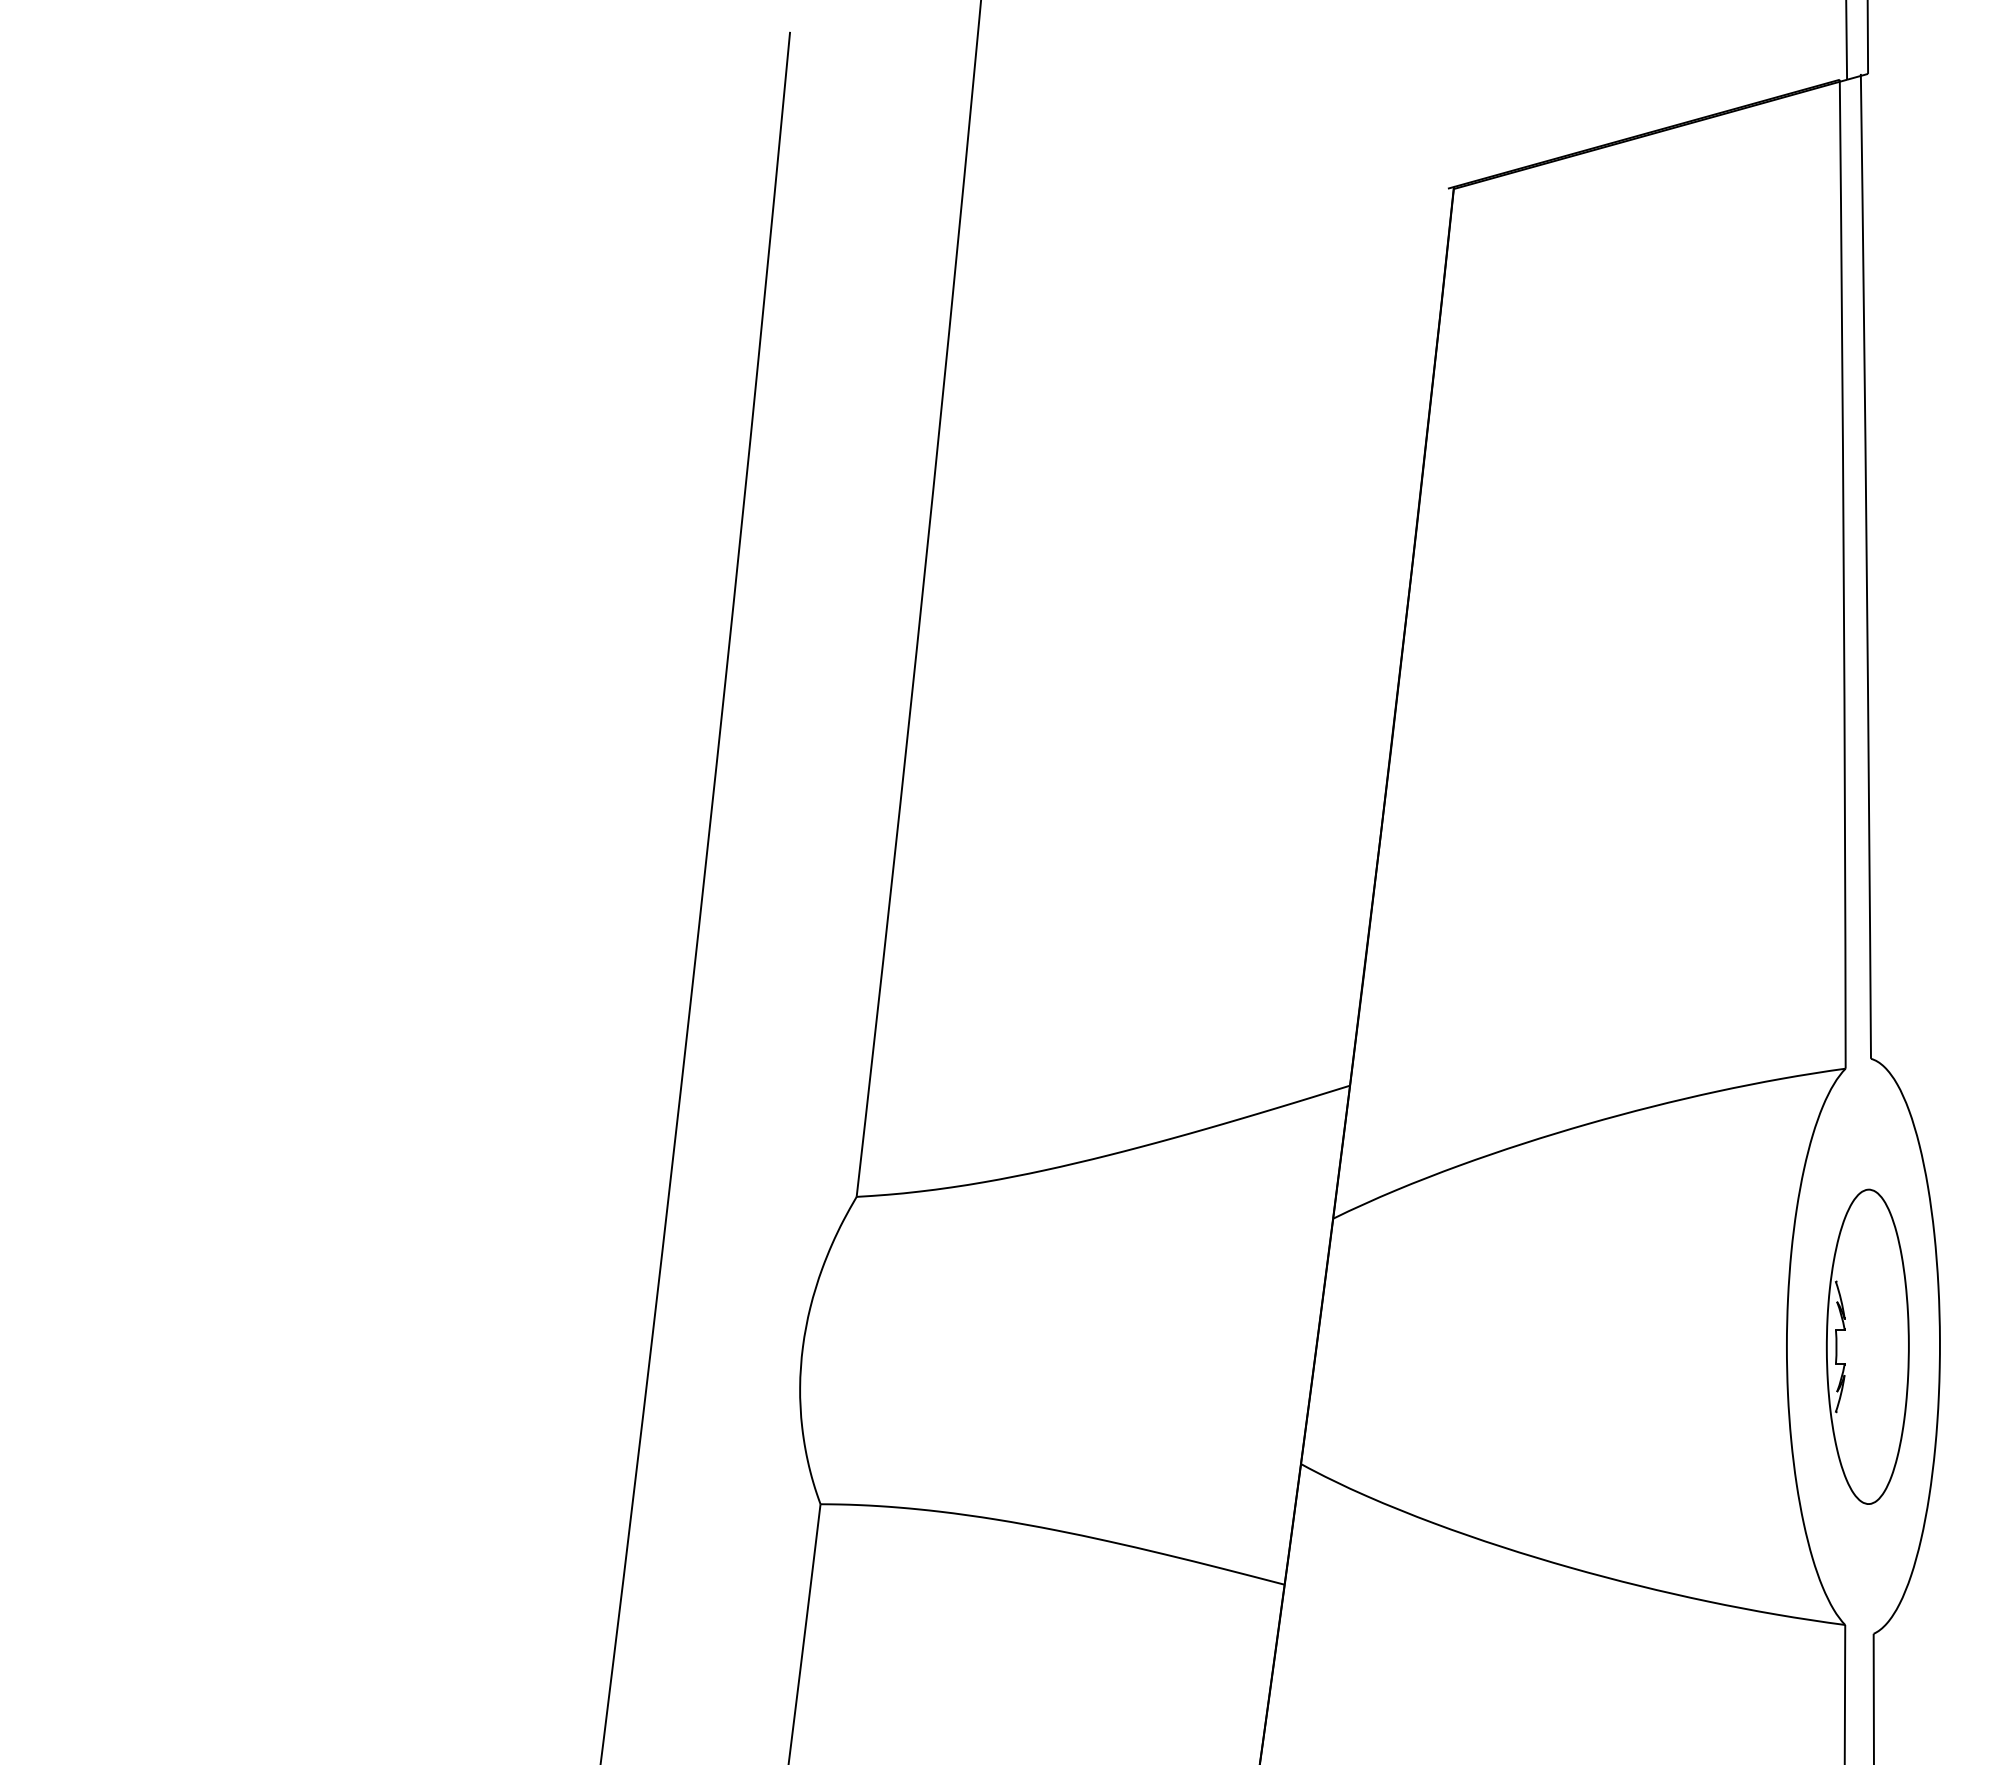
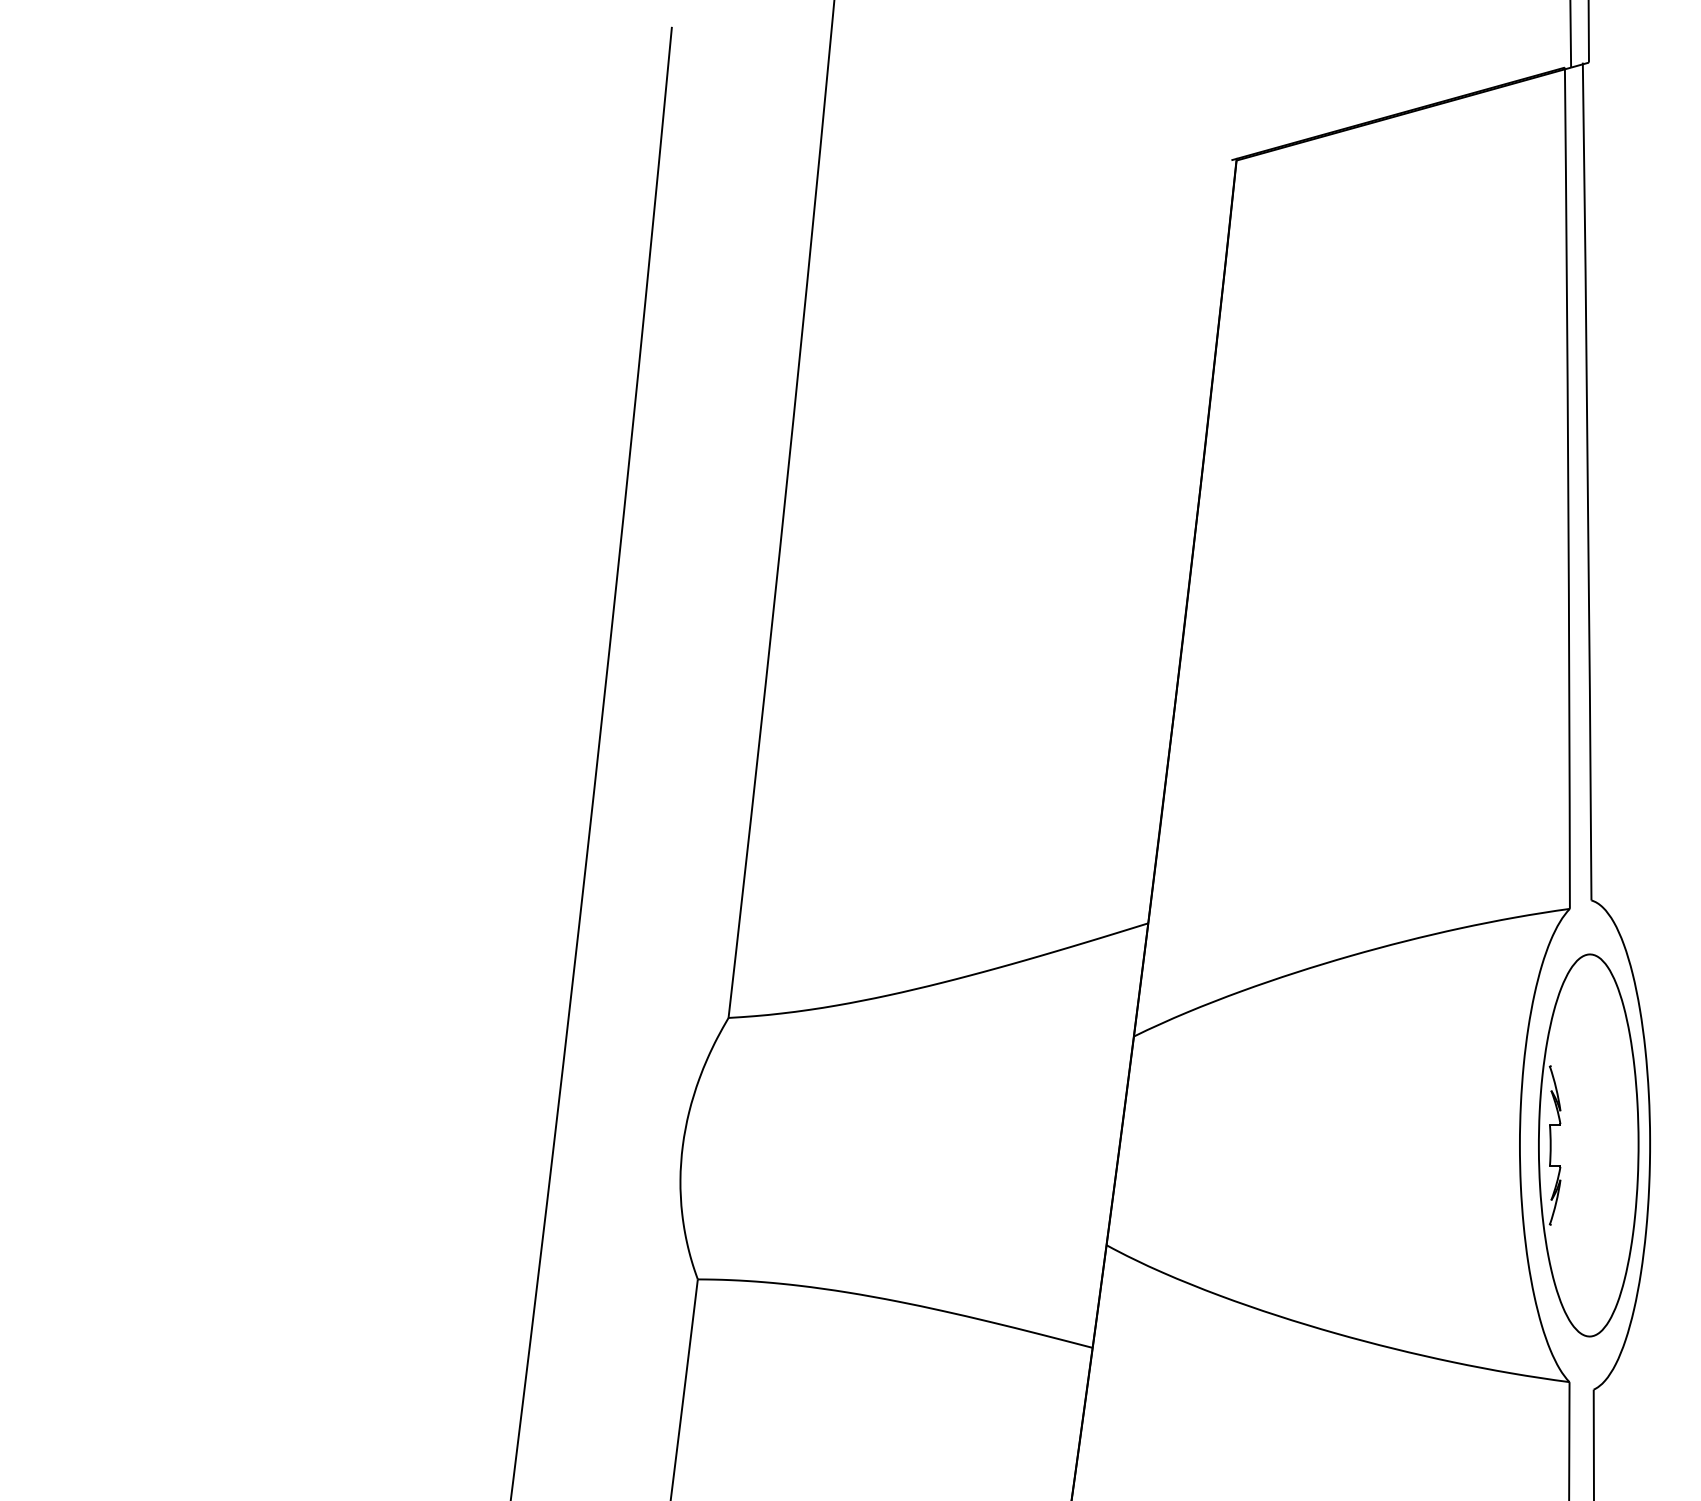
part: (1867, 1346) -> (1588, 1145), size x1.43

